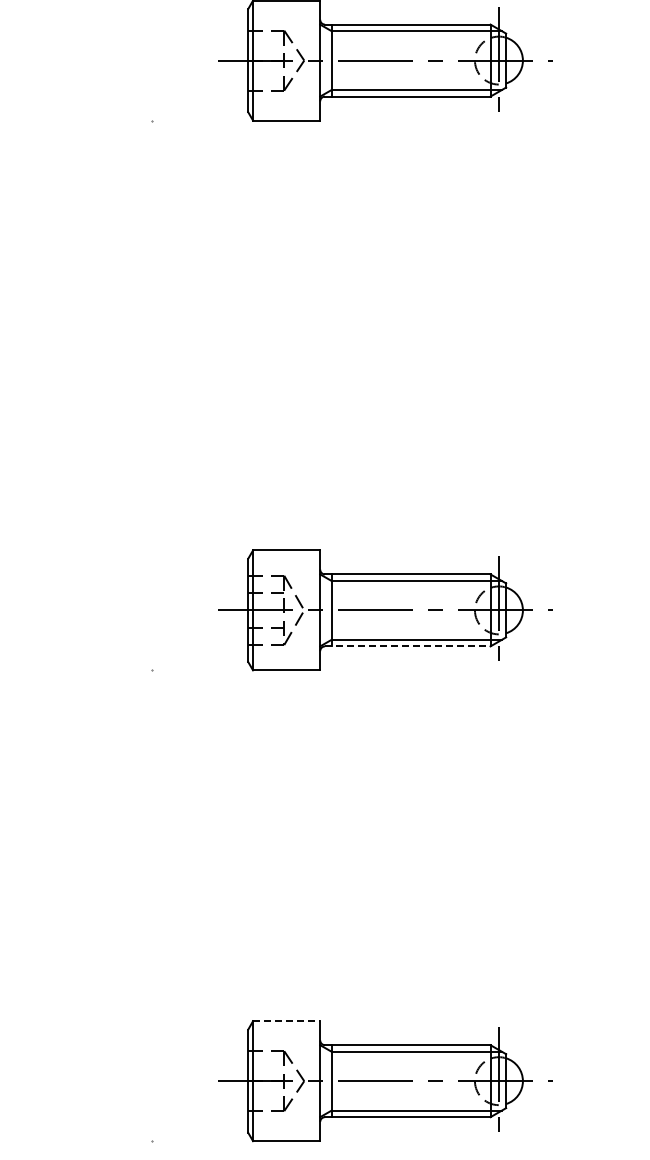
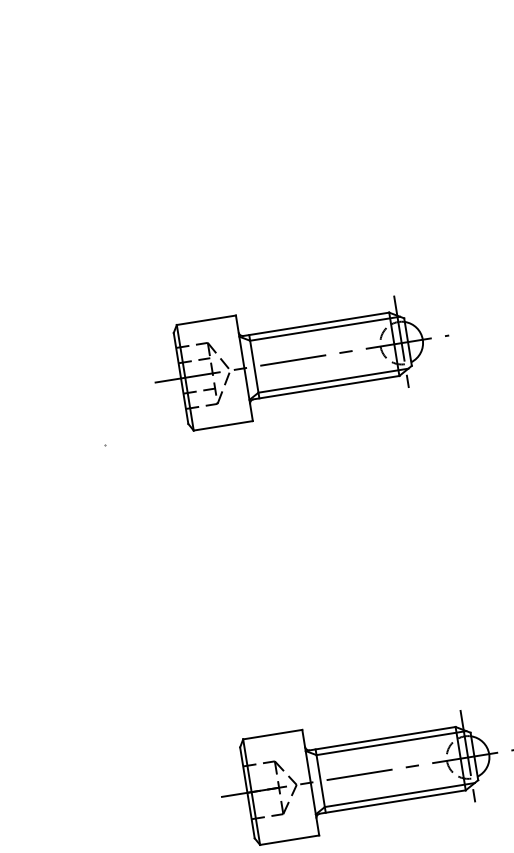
line: (407, 646) -> (326, 387), dashed -> solid
line: (286, 1021) -> (272, 734), dashed -> solid

